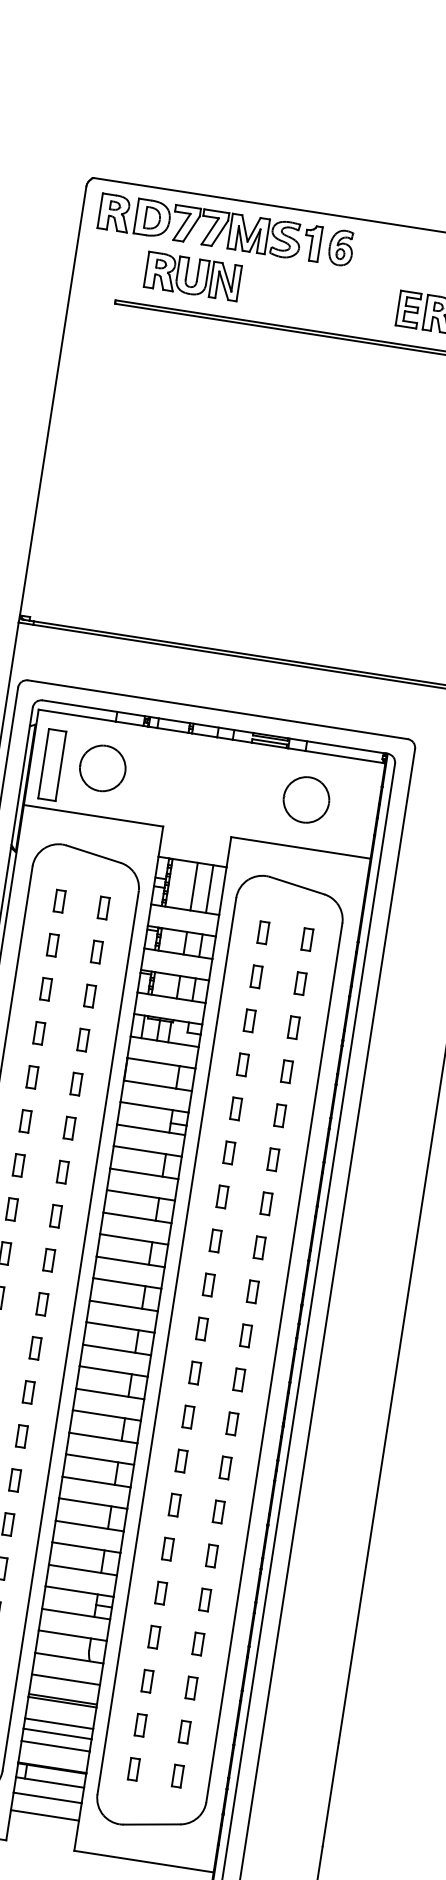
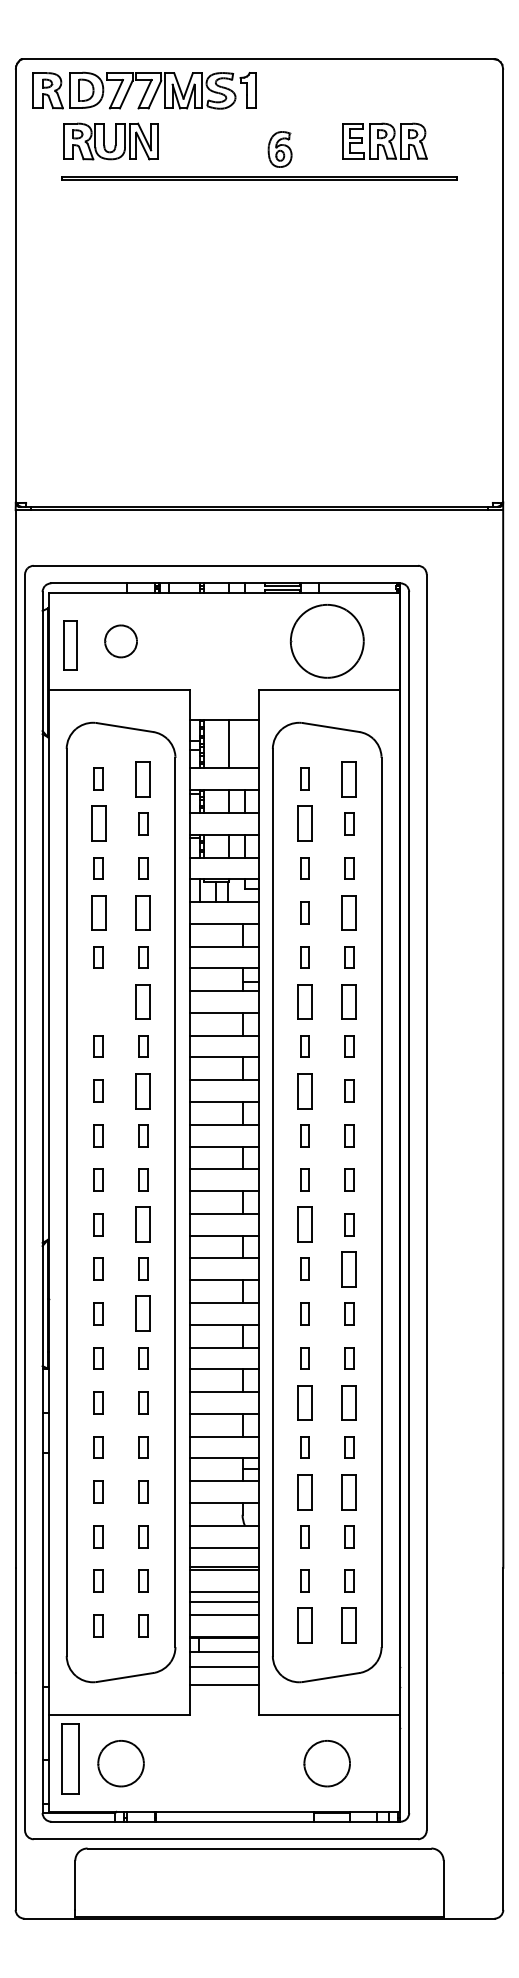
part: (340, 247) -> (279, 149), moved
part: (192, 276) -> (110, 141), moved
part: (52, 764) -> (70, 645), size x0.7
part: (102, 768) -> (120, 641), size x0.7
part: (305, 799) -> (326, 641), size x1.6
line: (209, 889) -> (245, 744), removed
part: (103, 907) -> (143, 778), size x1.6
part: (307, 938) -> (349, 778), size x1.6
part: (52, 944) -> (98, 823), size x1.6
part: (256, 976) -> (304, 823), size x1.6
part: (38, 1032) -> (98, 912), size x1.6
part: (83, 1039) -> (143, 912), size x1.6
part: (287, 1071) -> (349, 912), size x1.6
part: (25, 1120) -> (98, 1001), removed
part: (69, 1127) -> (143, 1001), size x1.6
part: (228, 1152) -> (304, 1001), size x1.6
part: (273, 1159) -> (349, 1001), size x1.6
part: (56, 1215) -> (143, 1090), size x1.6
part: (215, 1240) -> (304, 1090), size x1.6
part: (35, 1348) -> (143, 1224), size x1.6
part: (194, 1372) -> (304, 1224), size x1.6
part: (232, 1423) -> (349, 1268), size x1.6
part: (22, 1436) -> (143, 1313), size x1.6
part: (167, 1548) -> (304, 1402), size x1.6
part: (212, 1555) -> (349, 1402), size x1.6
part: (153, 1636) -> (304, 1491), size x1.6
part: (198, 1643) -> (349, 1491), size x1.6
part: (133, 1768) -> (304, 1625), size x1.6
part: (177, 1775) -> (349, 1625), size x1.6

